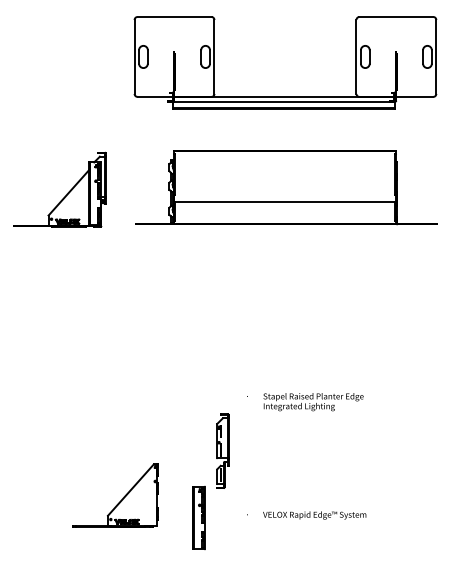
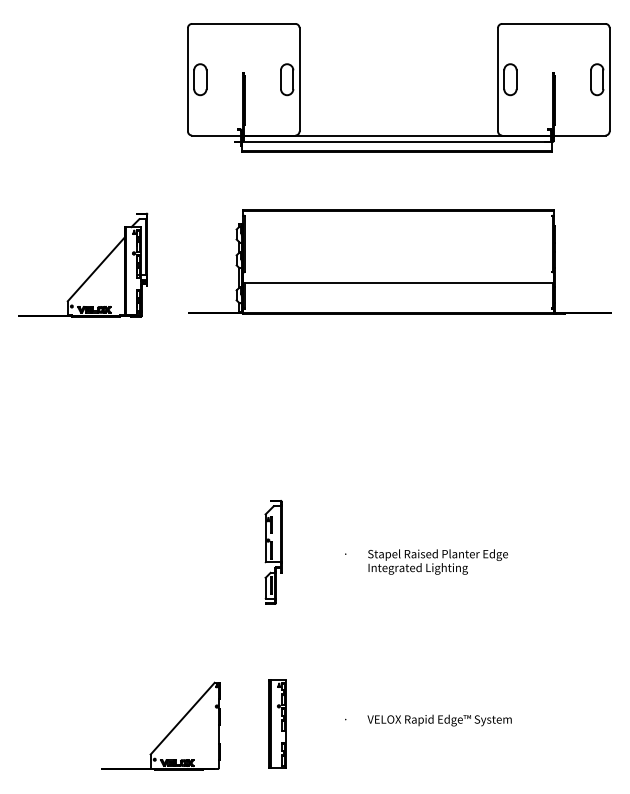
part: (222, 450) -> (273, 551), moved
part: (120, 500) -> (168, 733), moved

